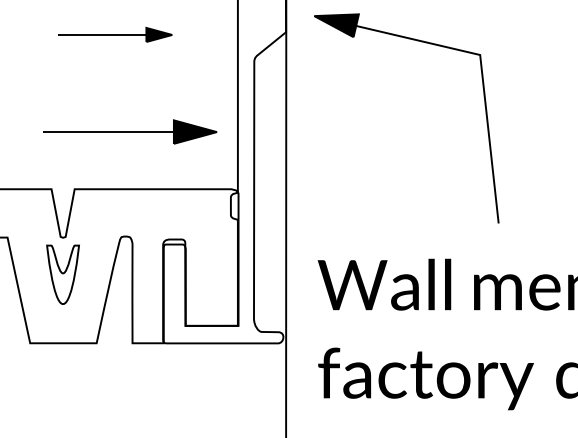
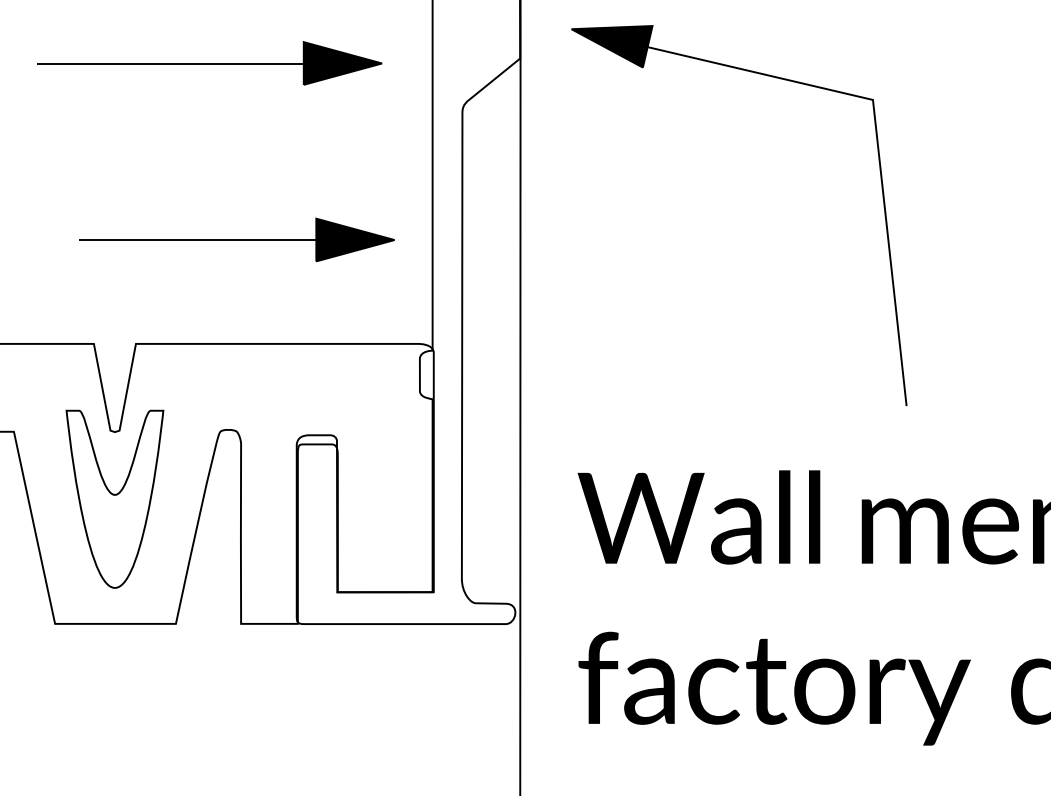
part: (115, 34) -> (210, 62), size x1.67
part: (62, 274) -> (113, 498), size x1.67

